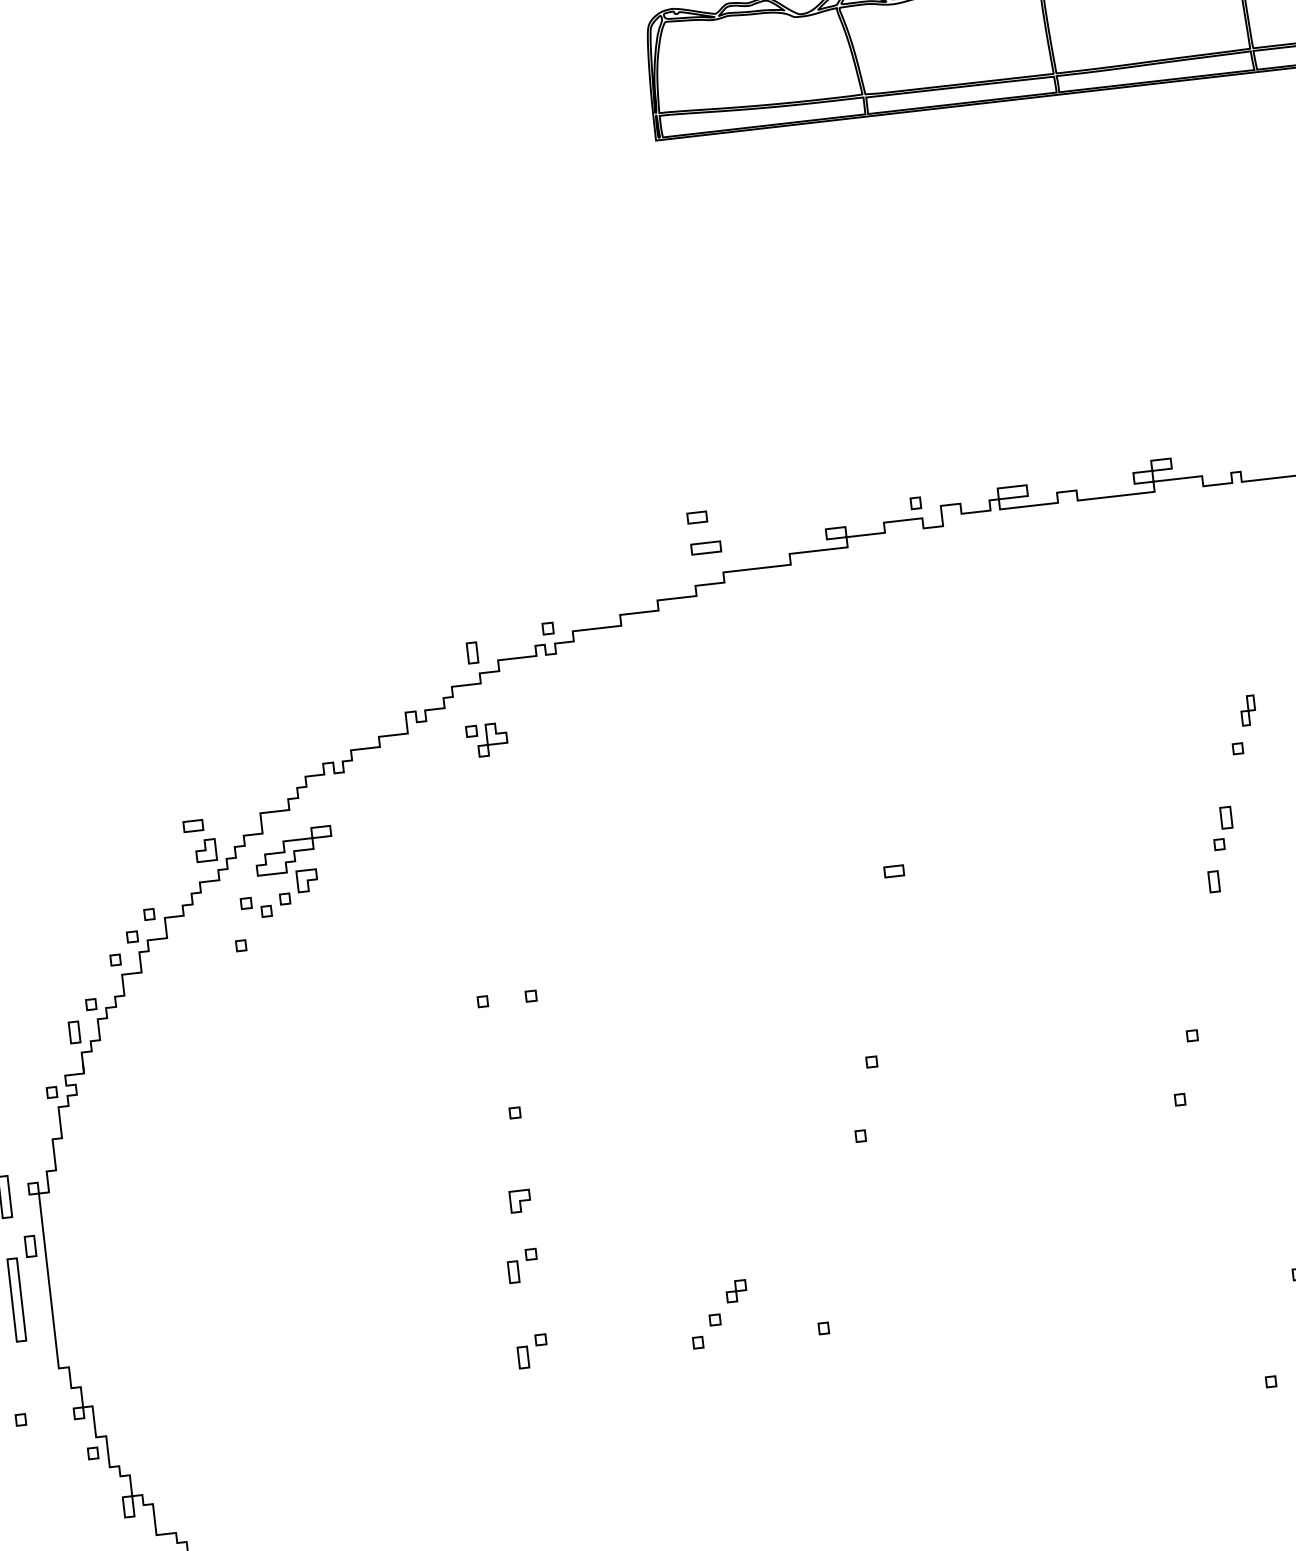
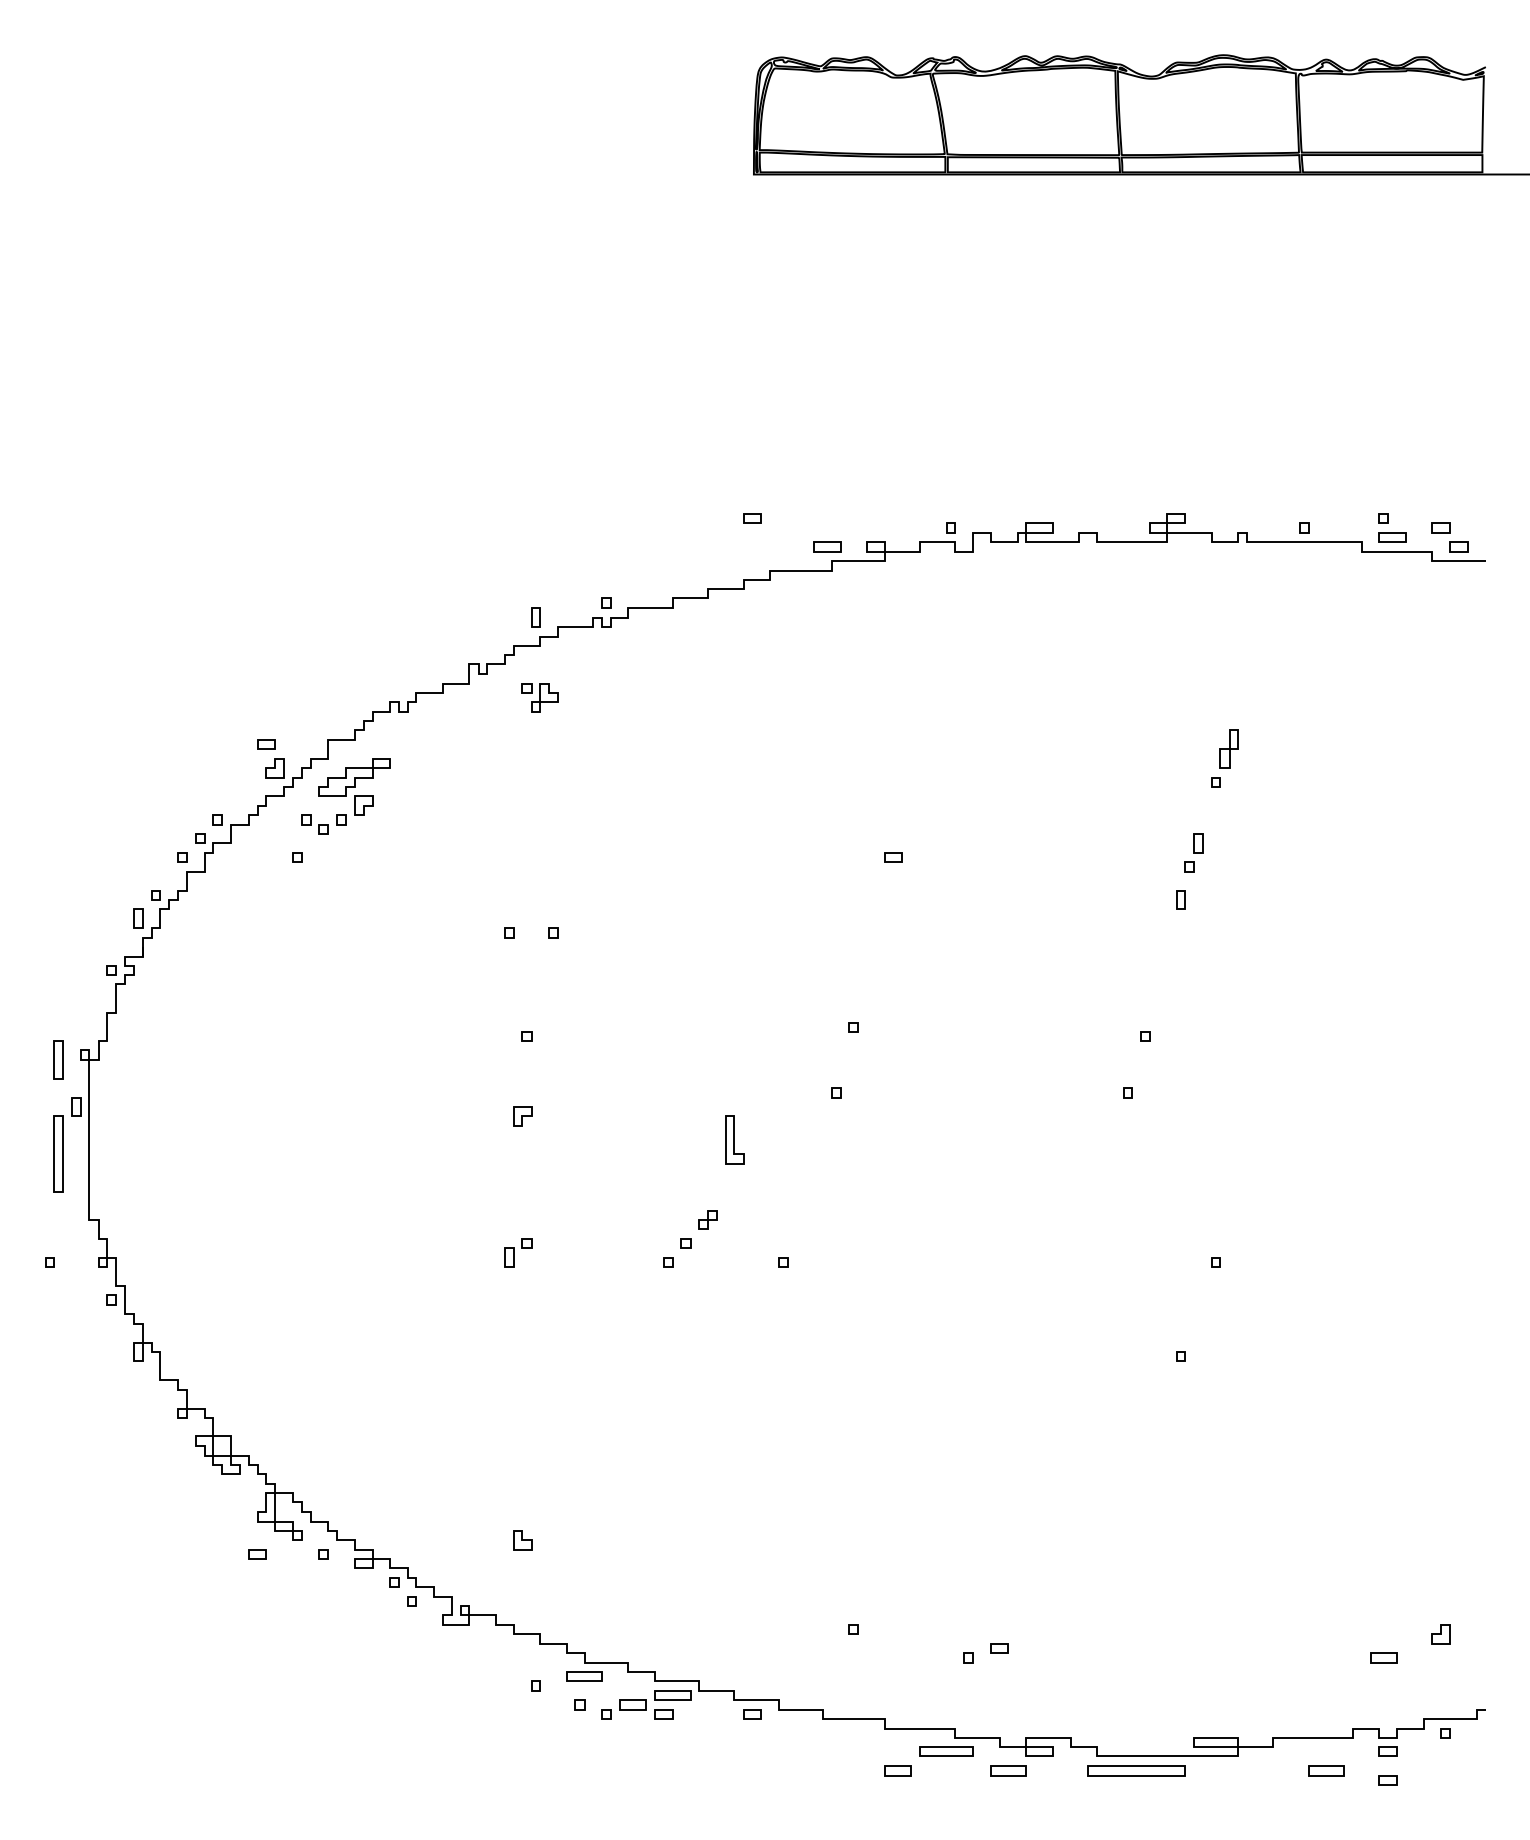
part: (706, 547) -> (827, 546), moved
part: (1247, 709) -> (1228, 748), size x1.43
part: (755, 1199) -> (734, 1139), added
part: (523, 1265) -> (518, 1174), removed

